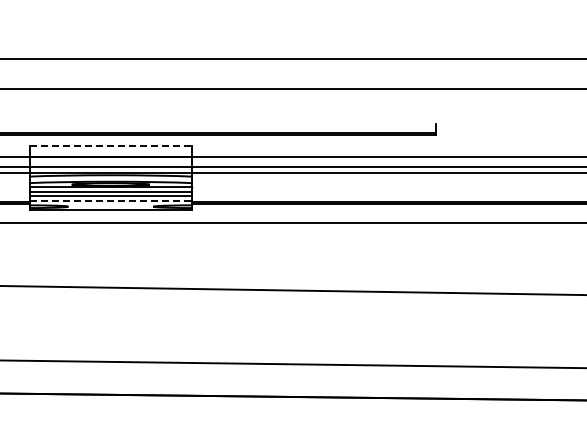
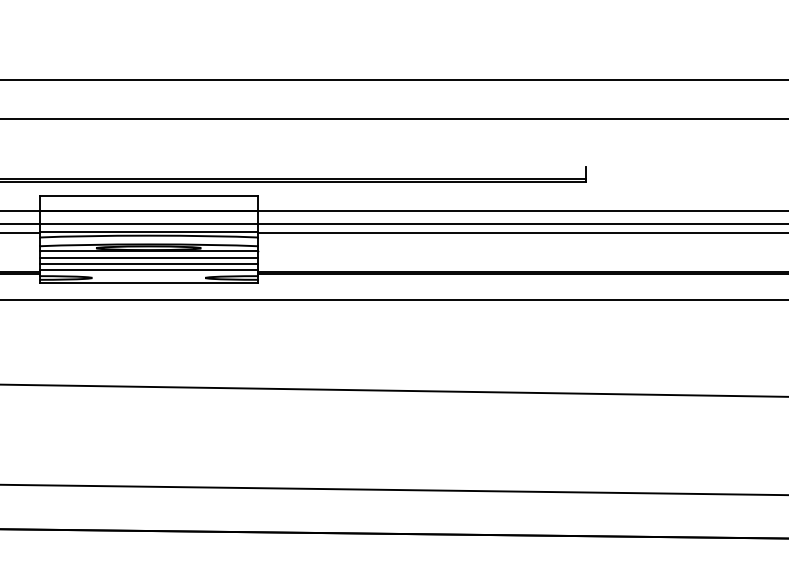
line: (111, 145) -> (149, 195), dashed -> solid
line: (111, 200) -> (149, 269), dashed -> solid

